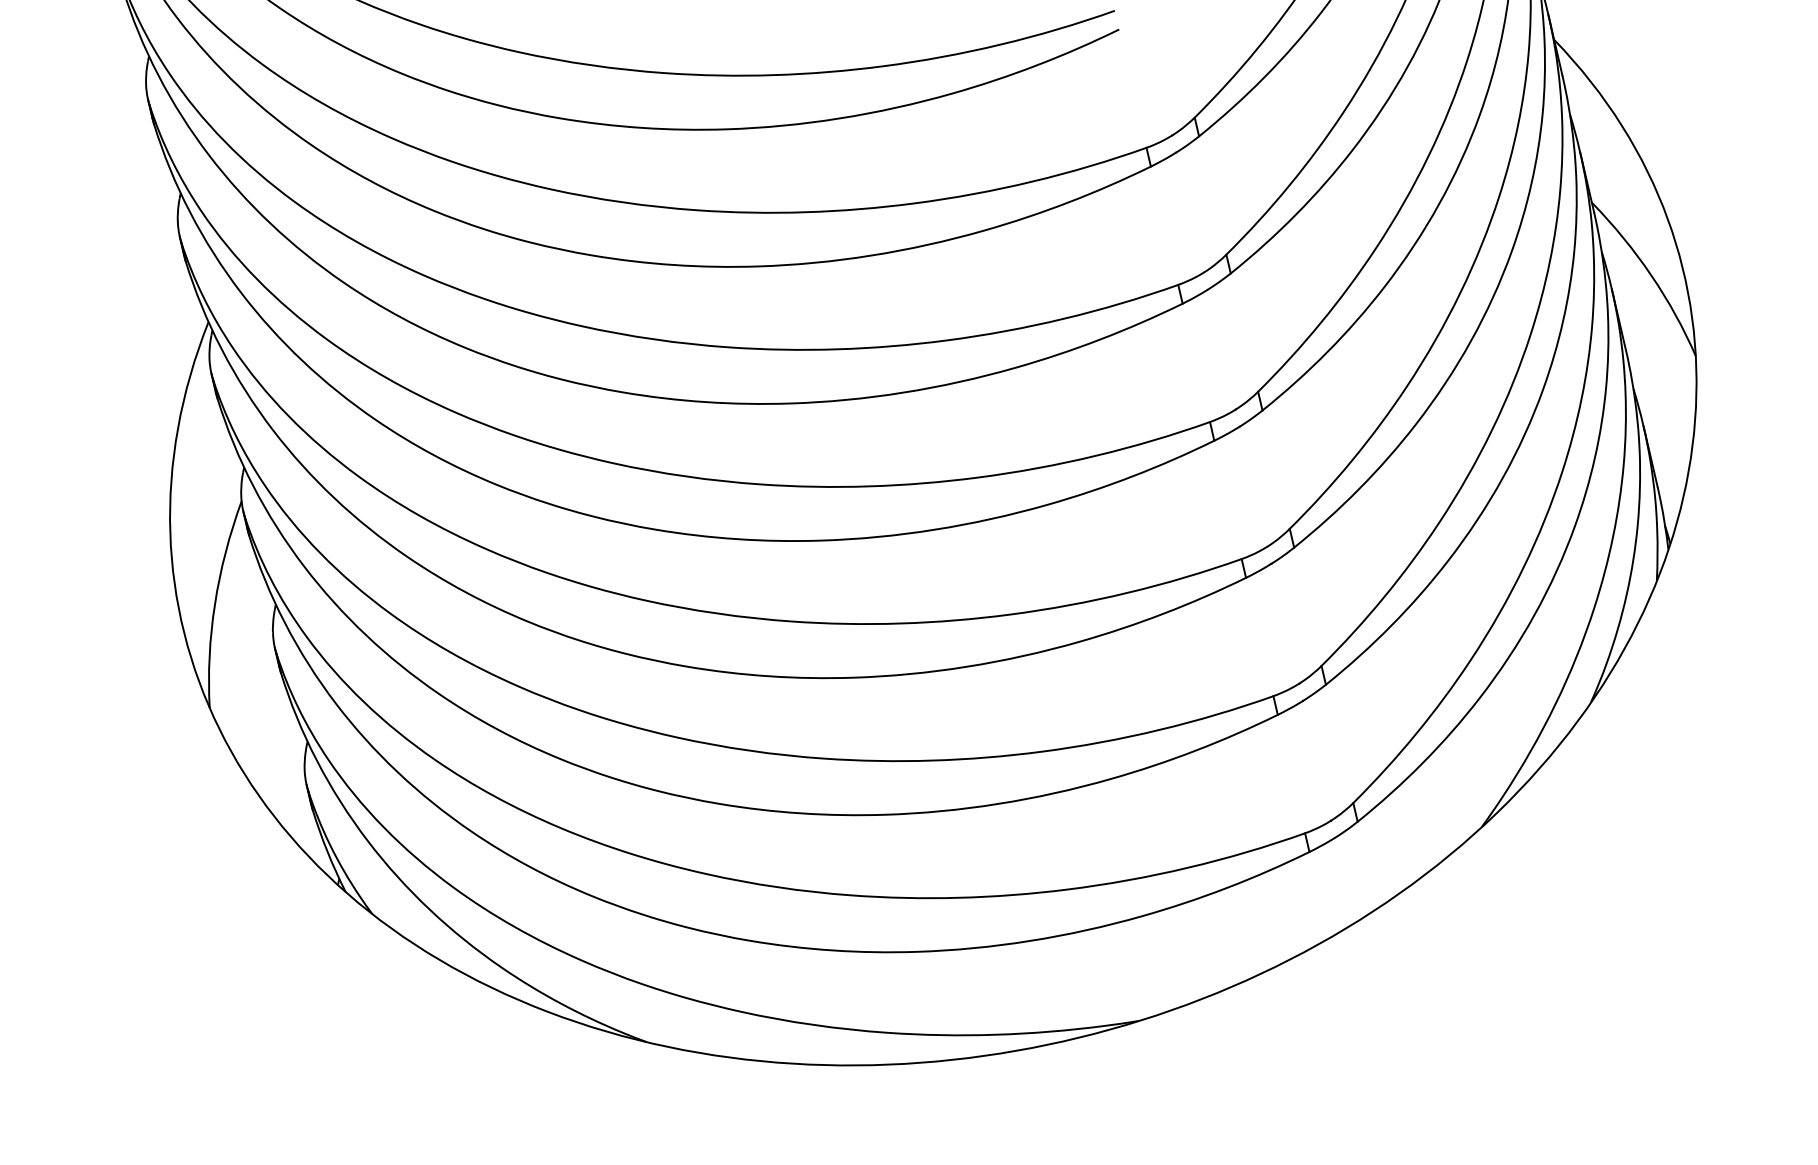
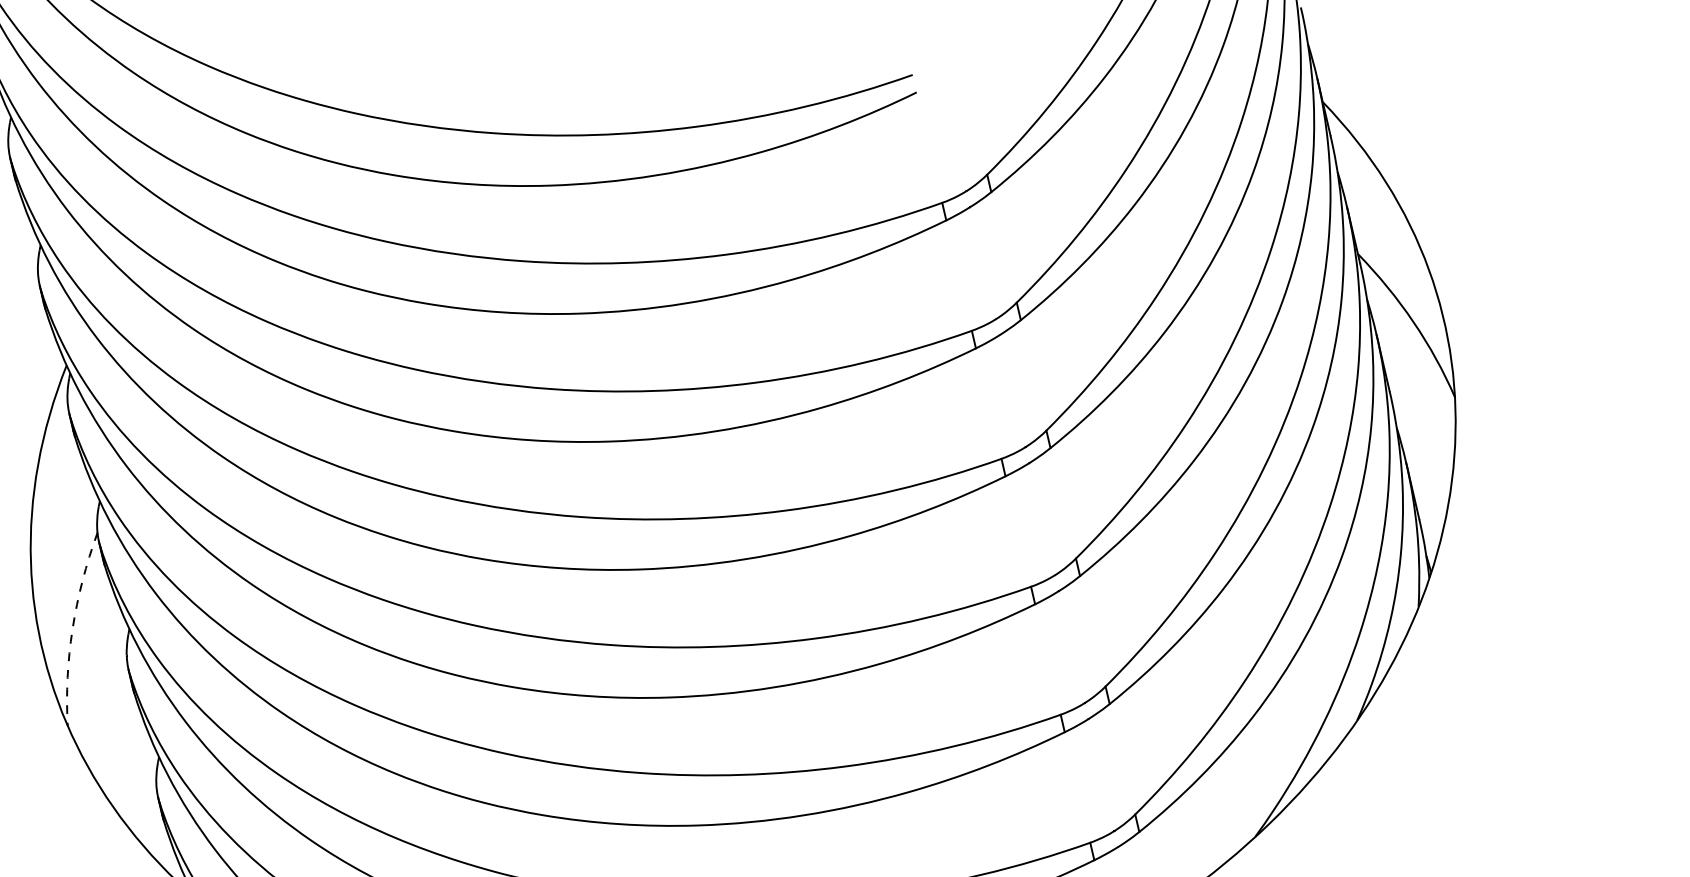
arc: (215, 603) -> (73, 628), solid -> dashed

